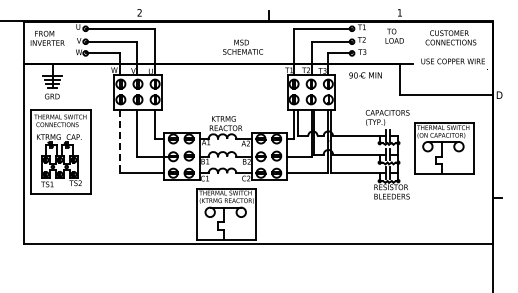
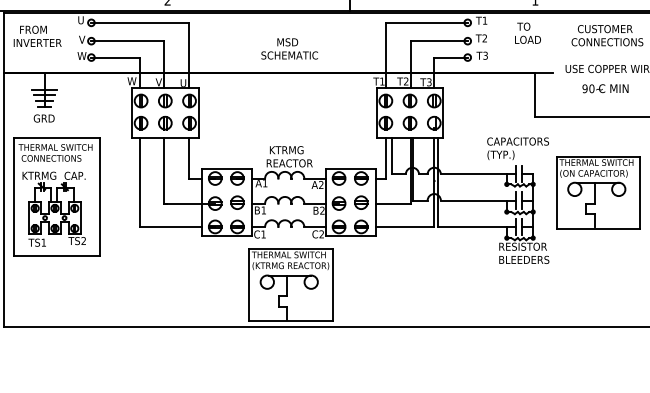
text: (242, 46) -> (288, 47), moved
text: (365, 75) -> (605, 88), moved
line: (120, 142) -> (140, 183), dashed -> solid

